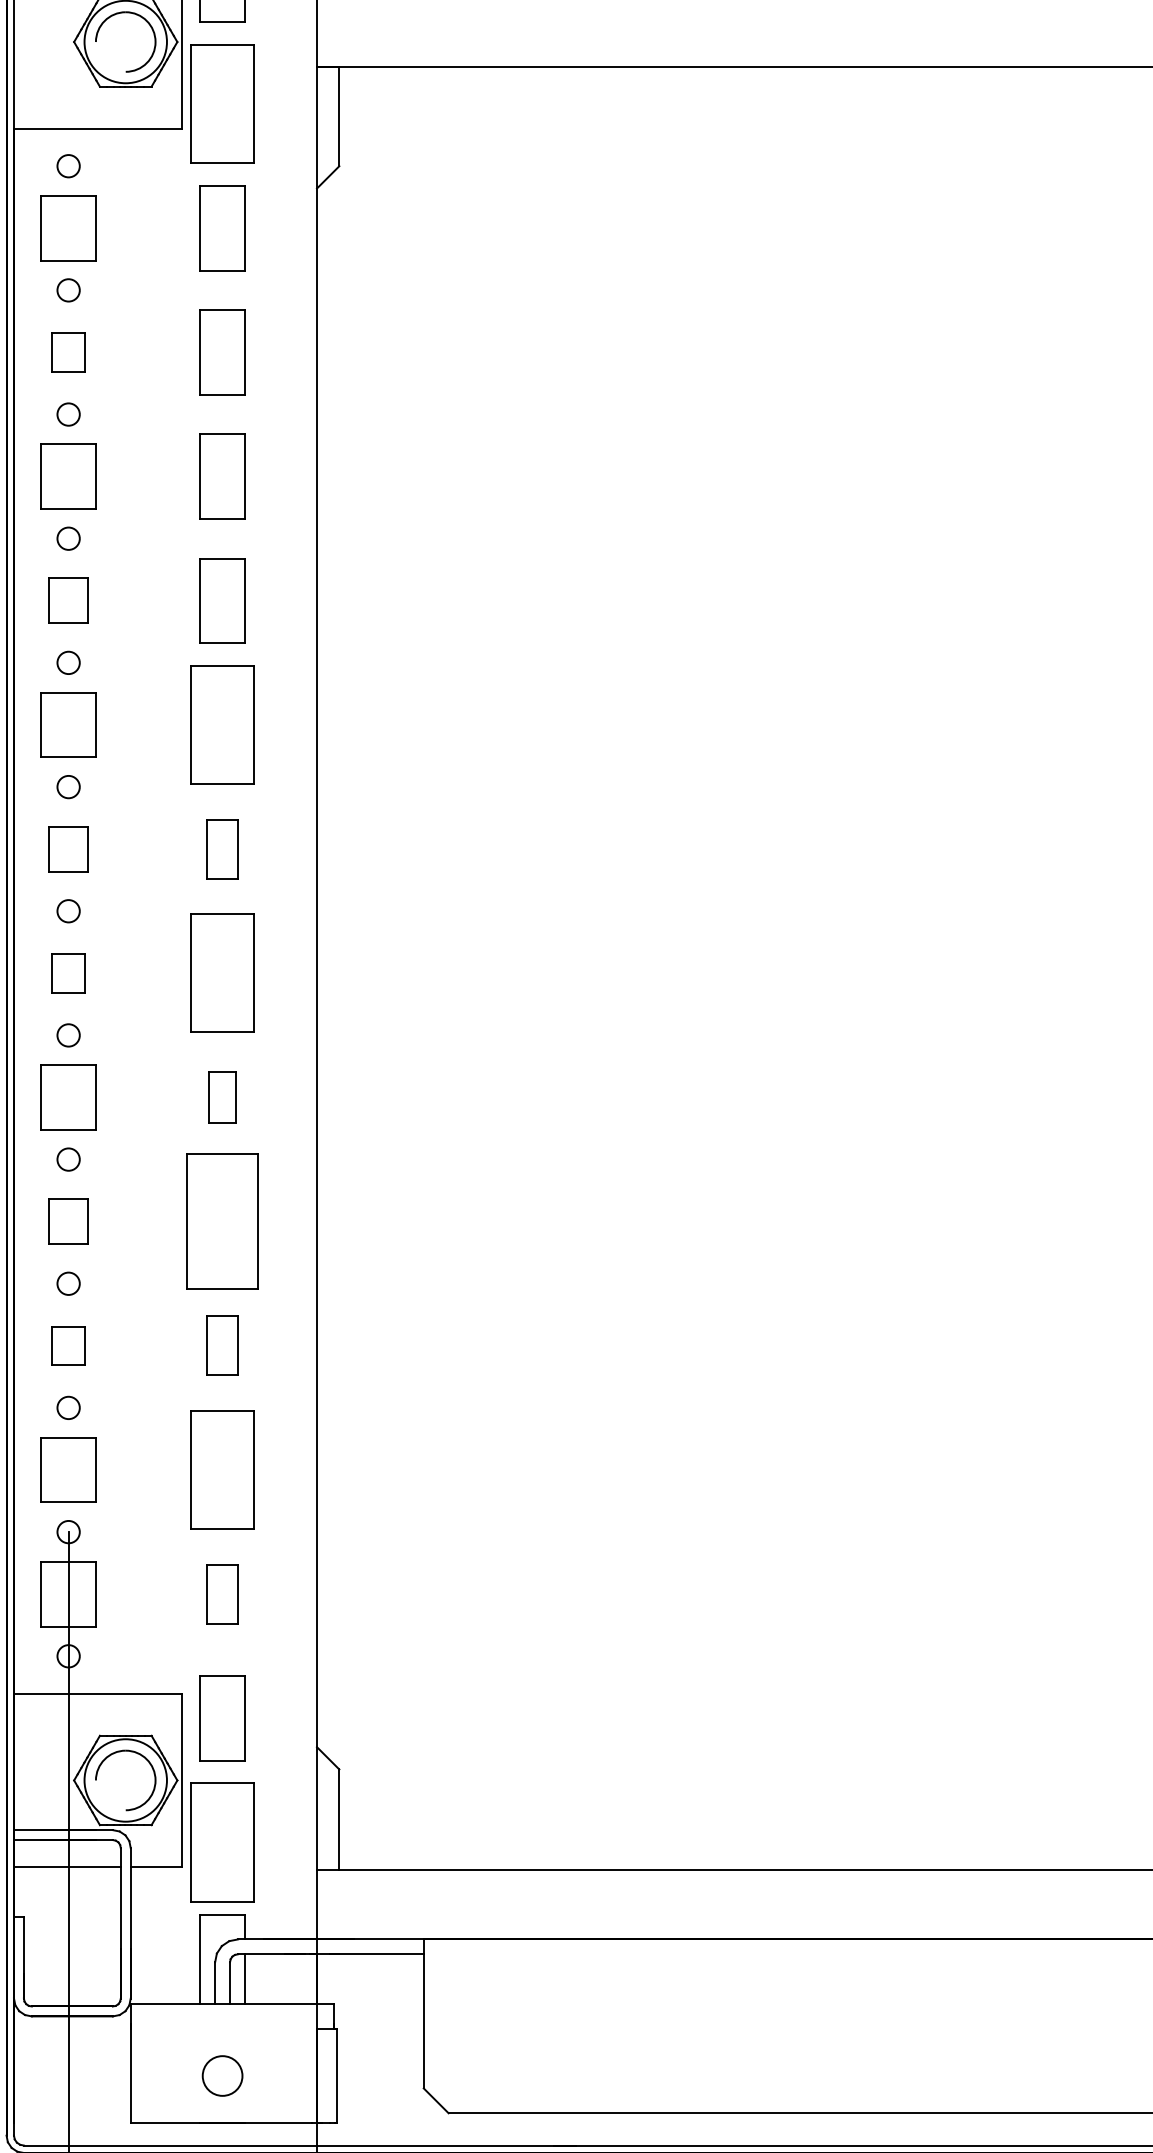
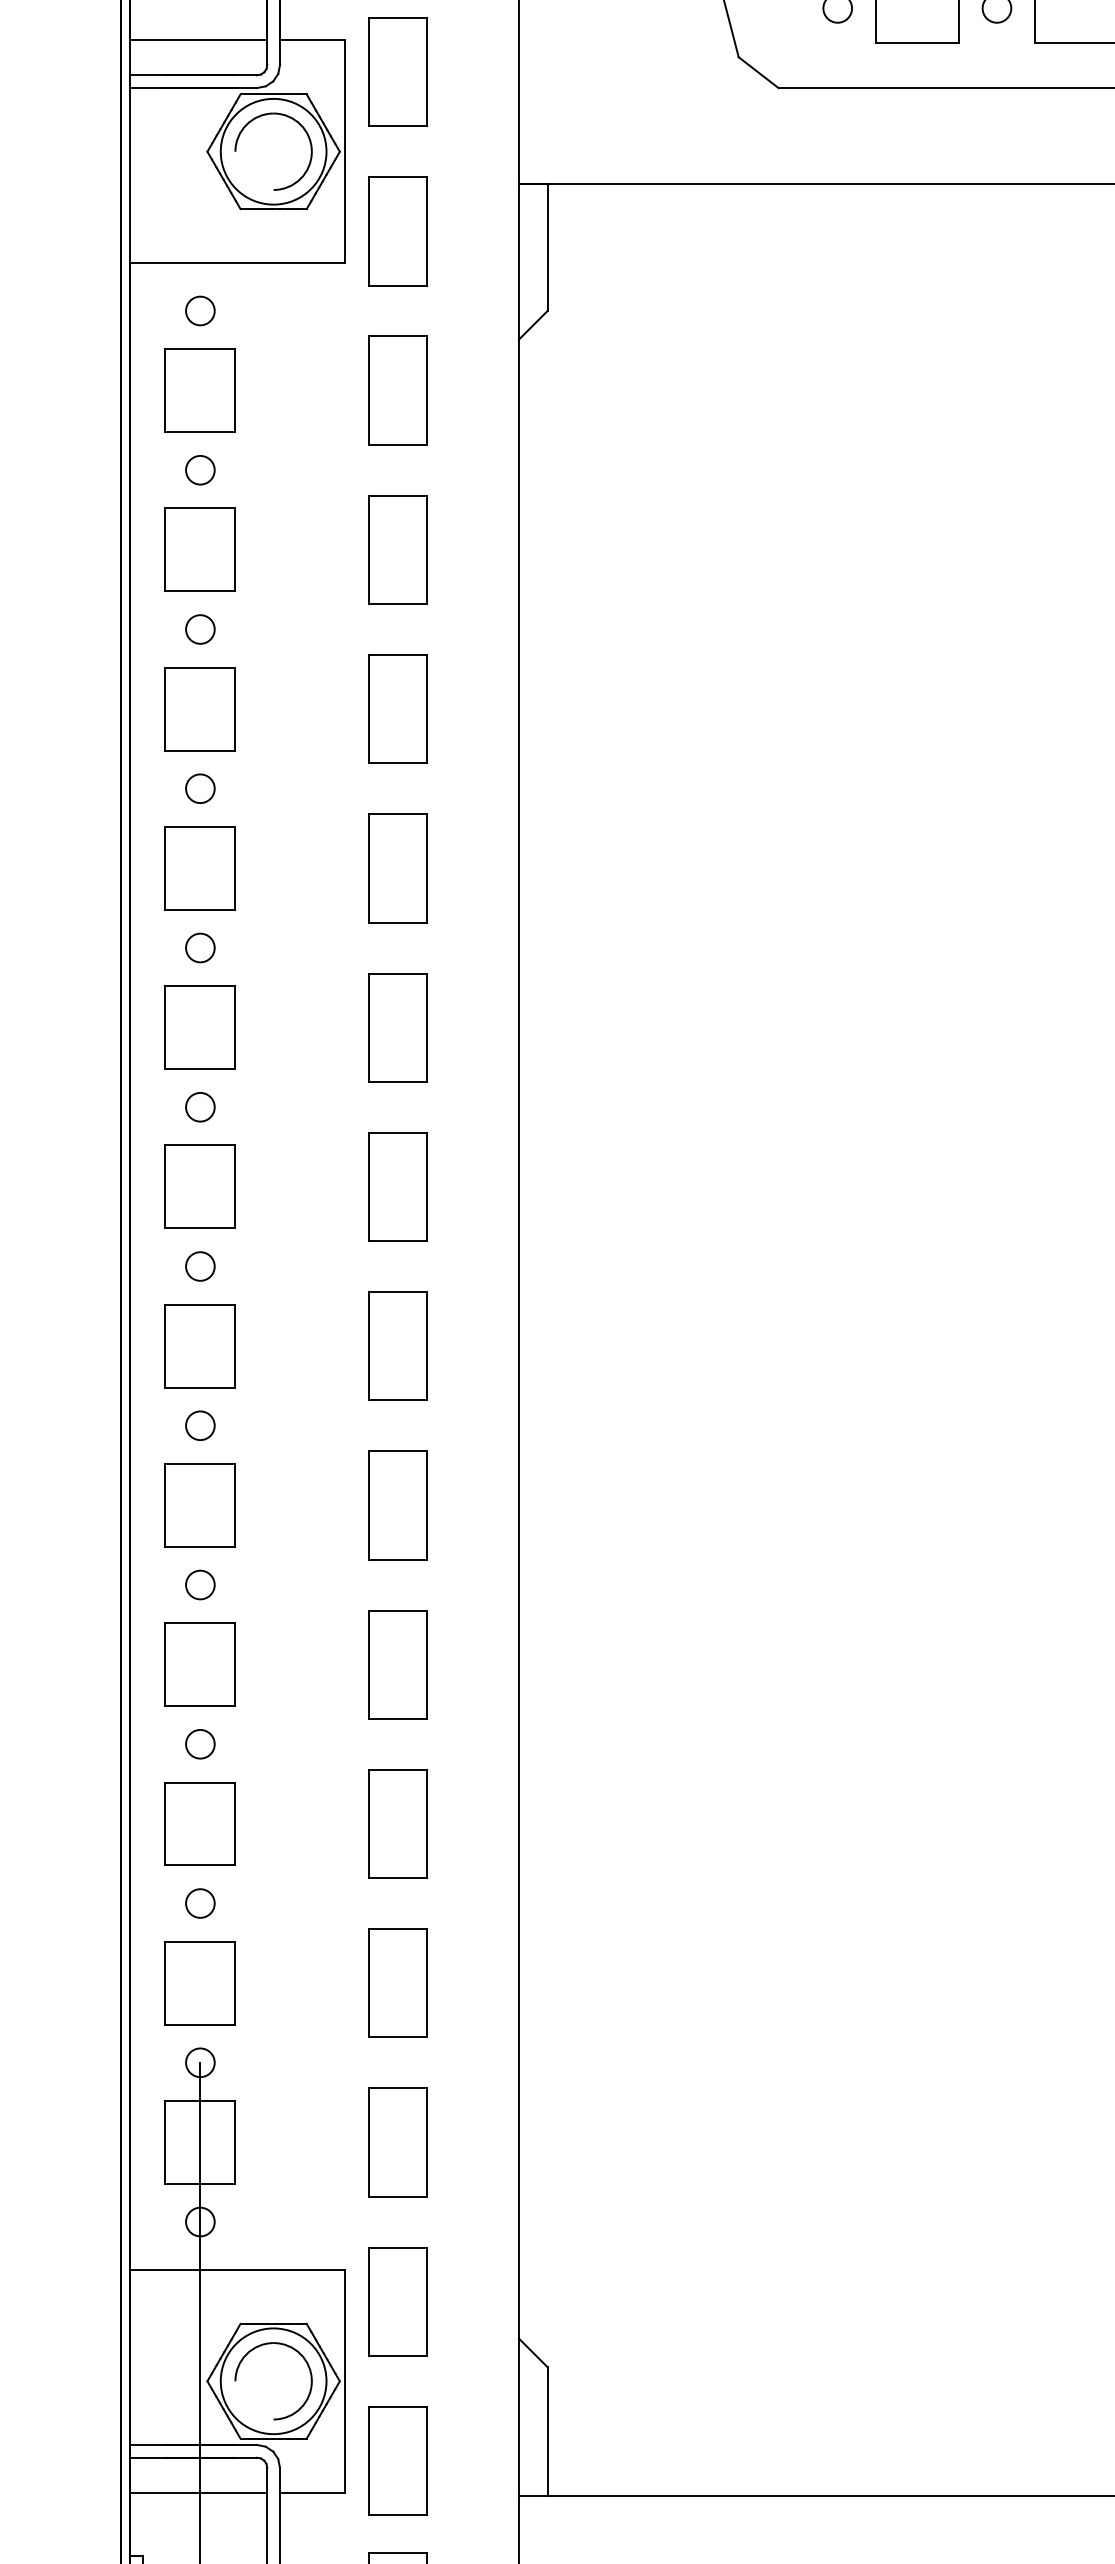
part: (222, 103) -> (397, 230), size x0.71
part: (68, 352) -> (200, 549), size x1.67
part: (68, 600) -> (200, 867), size x1.43
part: (222, 724) -> (397, 1027), size x0.71
part: (68, 848) -> (200, 1186), size x1.43
part: (222, 848) -> (397, 1186), size x1.43
part: (68, 973) -> (200, 1346), size x1.67
part: (222, 973) -> (397, 1346), size x0.71
part: (222, 1097) -> (397, 1505), size x1.67
part: (68, 1221) -> (200, 1664), size x1.43
part: (222, 1221) -> (397, 1664), size x0.62
part: (68, 1345) -> (200, 1823), size x1.67
part: (222, 1345) -> (397, 1823), size x1.43
part: (222, 1469) -> (397, 1982), size x0.71
part: (222, 1593) -> (397, 2141), size x1.43
part: (222, 1842) -> (397, 2460), size x0.71

